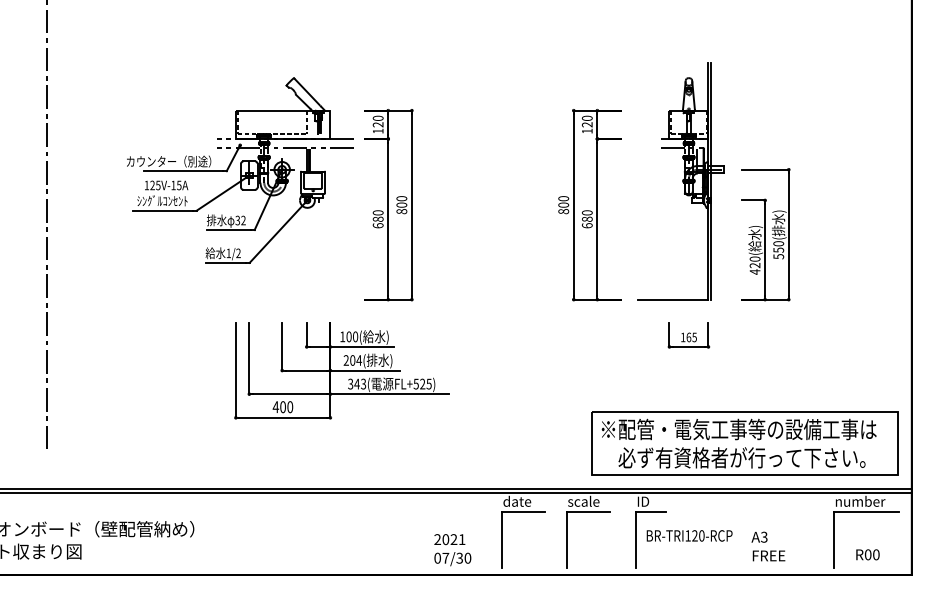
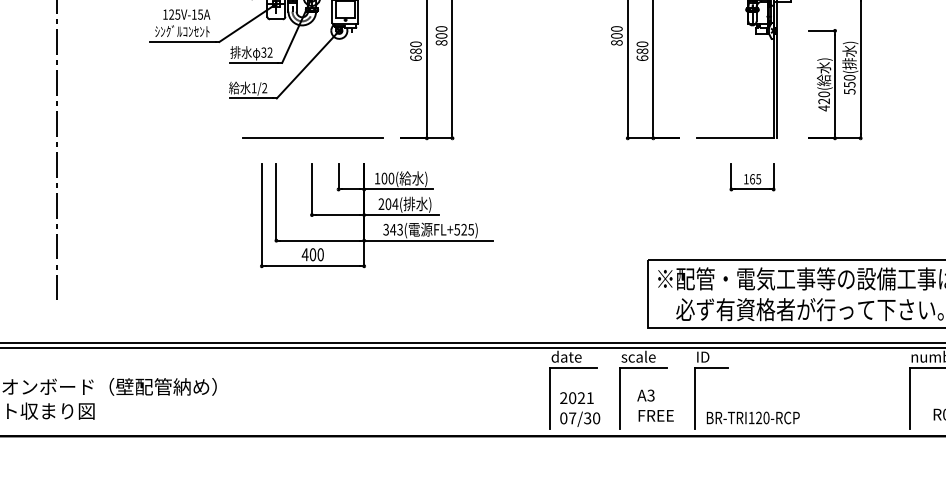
line: (283, 299) -> (313, 138), added
text: (689, 535) -> (753, 417), moved
text: (768, 546) -> (655, 405), moved
text: (452, 550) -> (579, 409), moved

